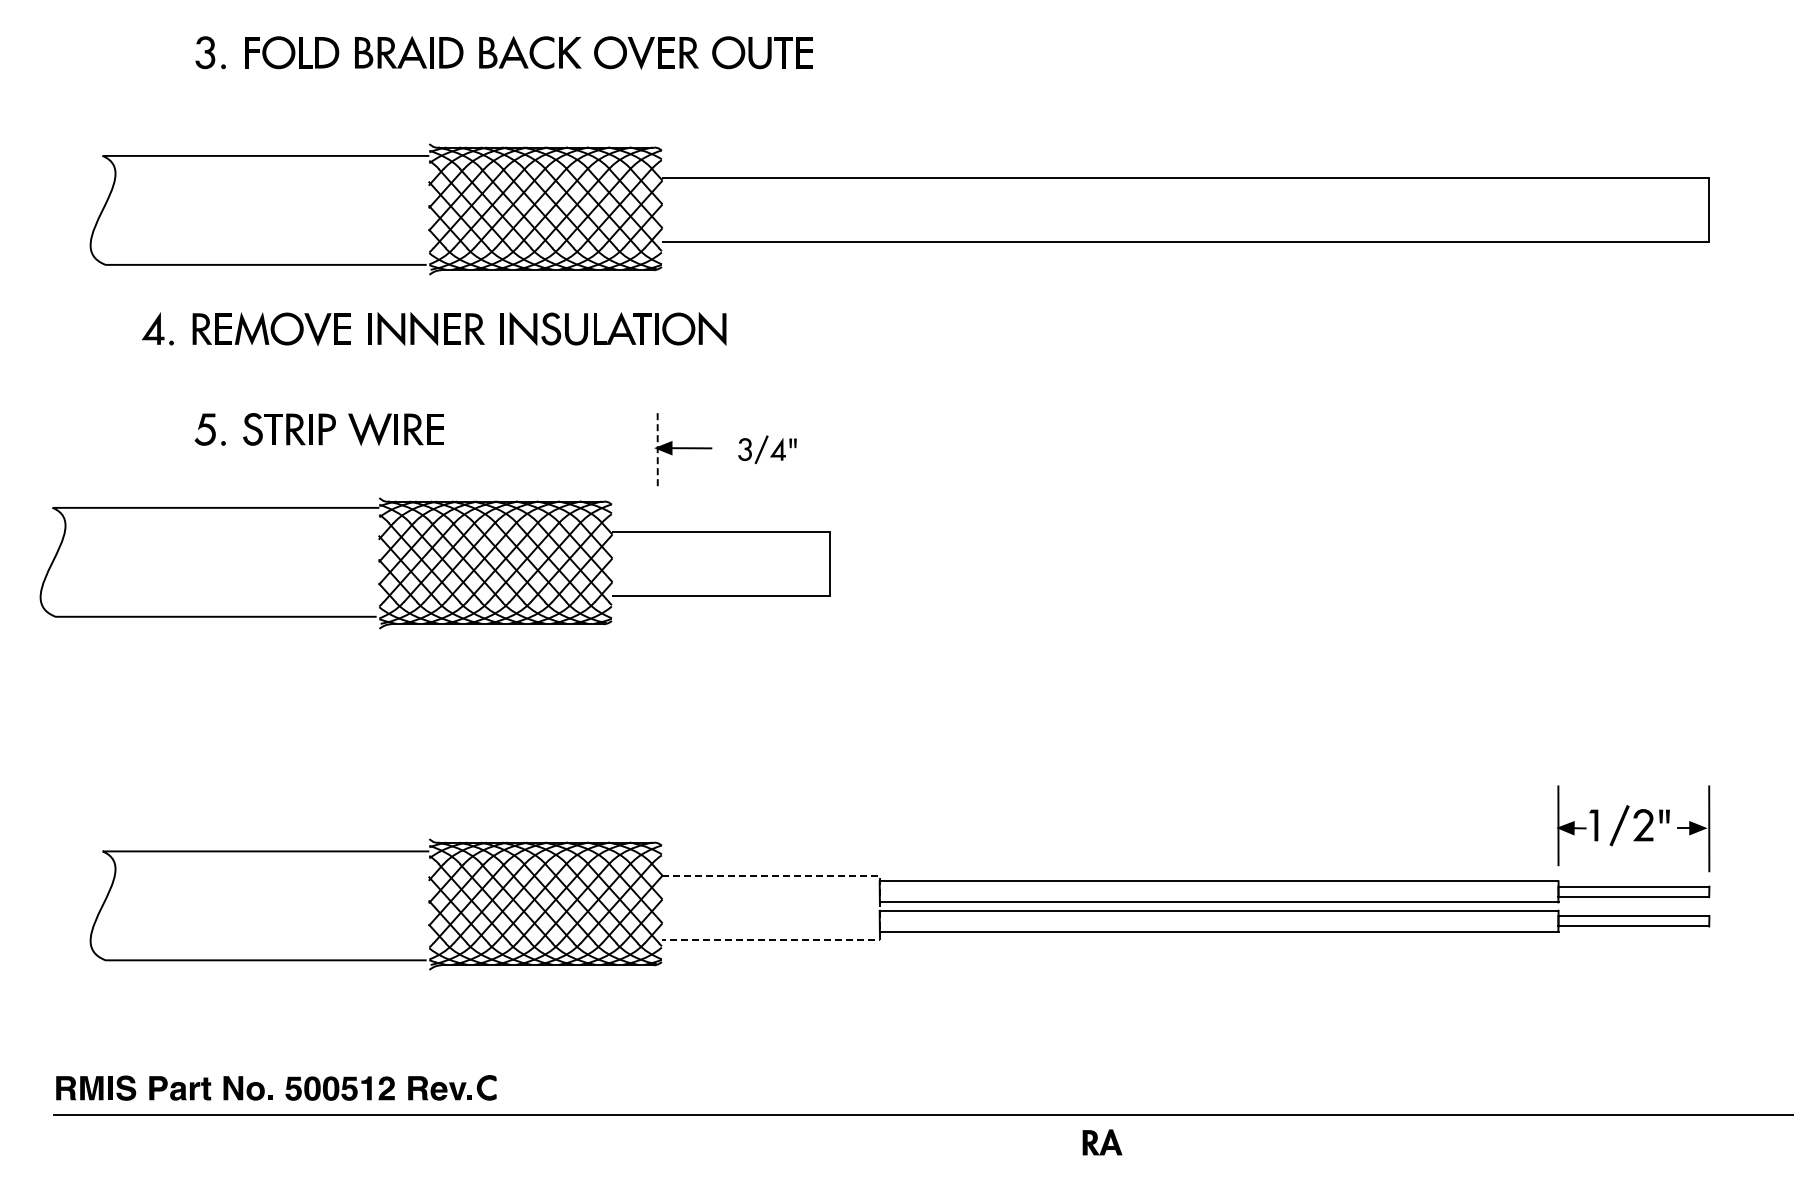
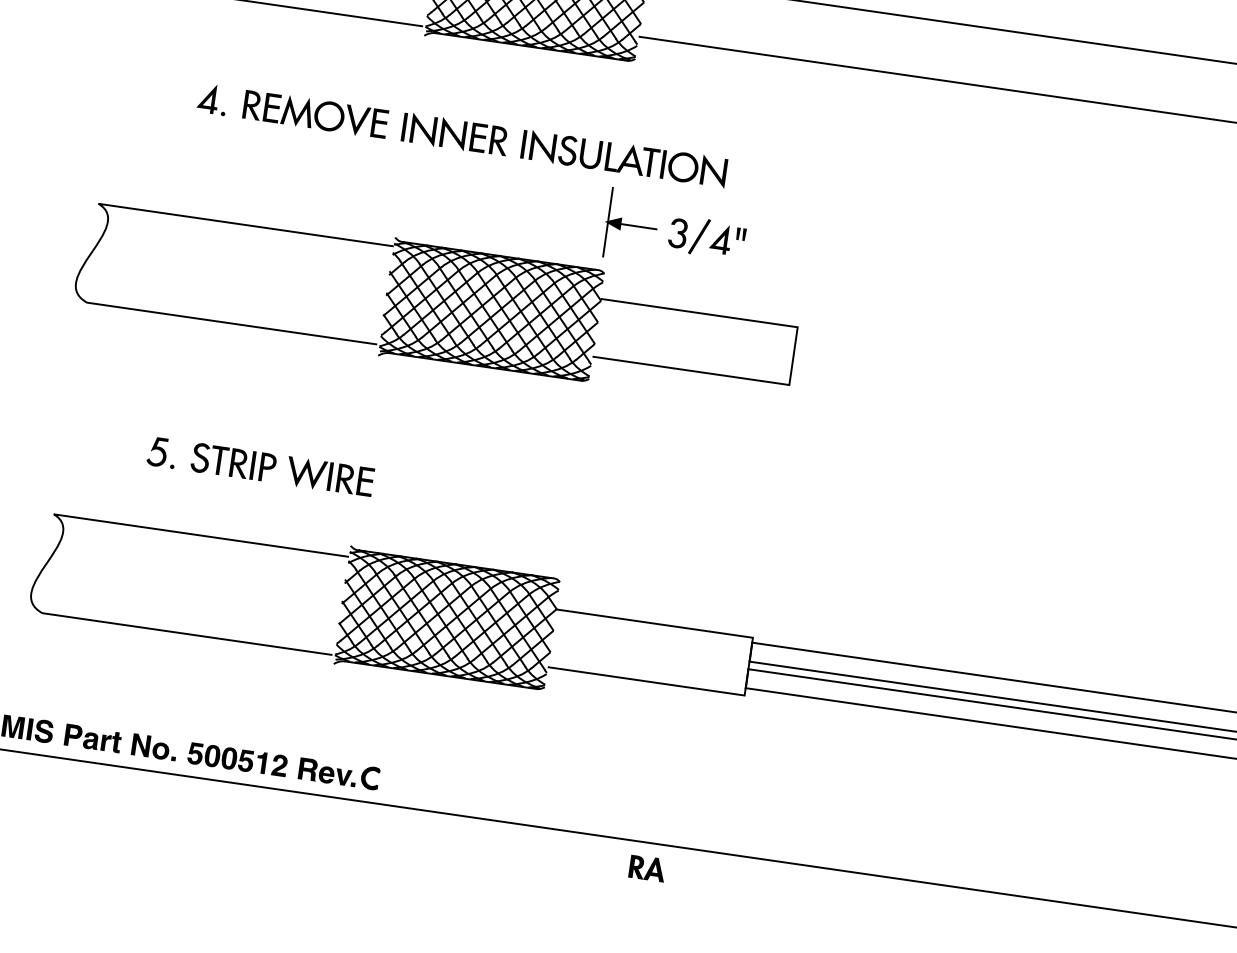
part: (434, 328) -> (462, 135), moved
part: (318, 429) -> (259, 466), moved
line: (657, 448) -> (607, 222), dashed -> solid
part: (767, 449) -> (707, 237), size x1.43
part: (434, 563) -> (436, 303), moved
line: (879, 907) -> (748, 666), dashed -> solid
part: (1102, 1142) -> (647, 868), moved

